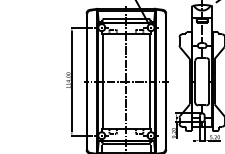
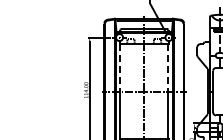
line: (102, 57) -> (120, 67), solid -> dashed
line: (150, 57) -> (168, 67), solid -> dashed

